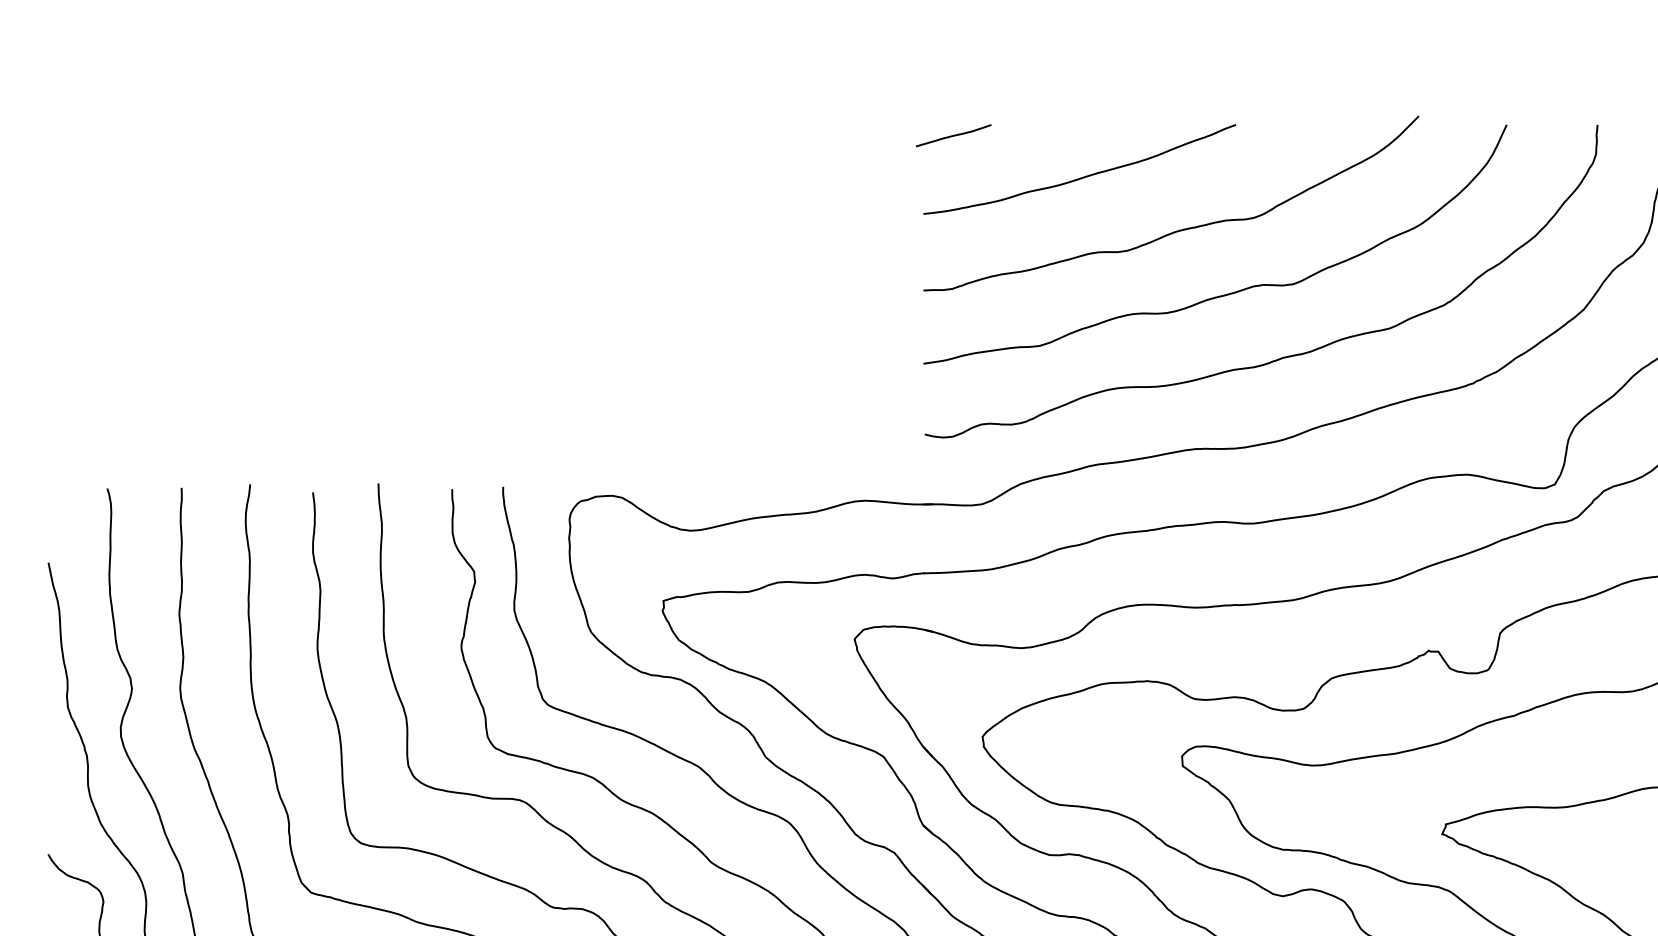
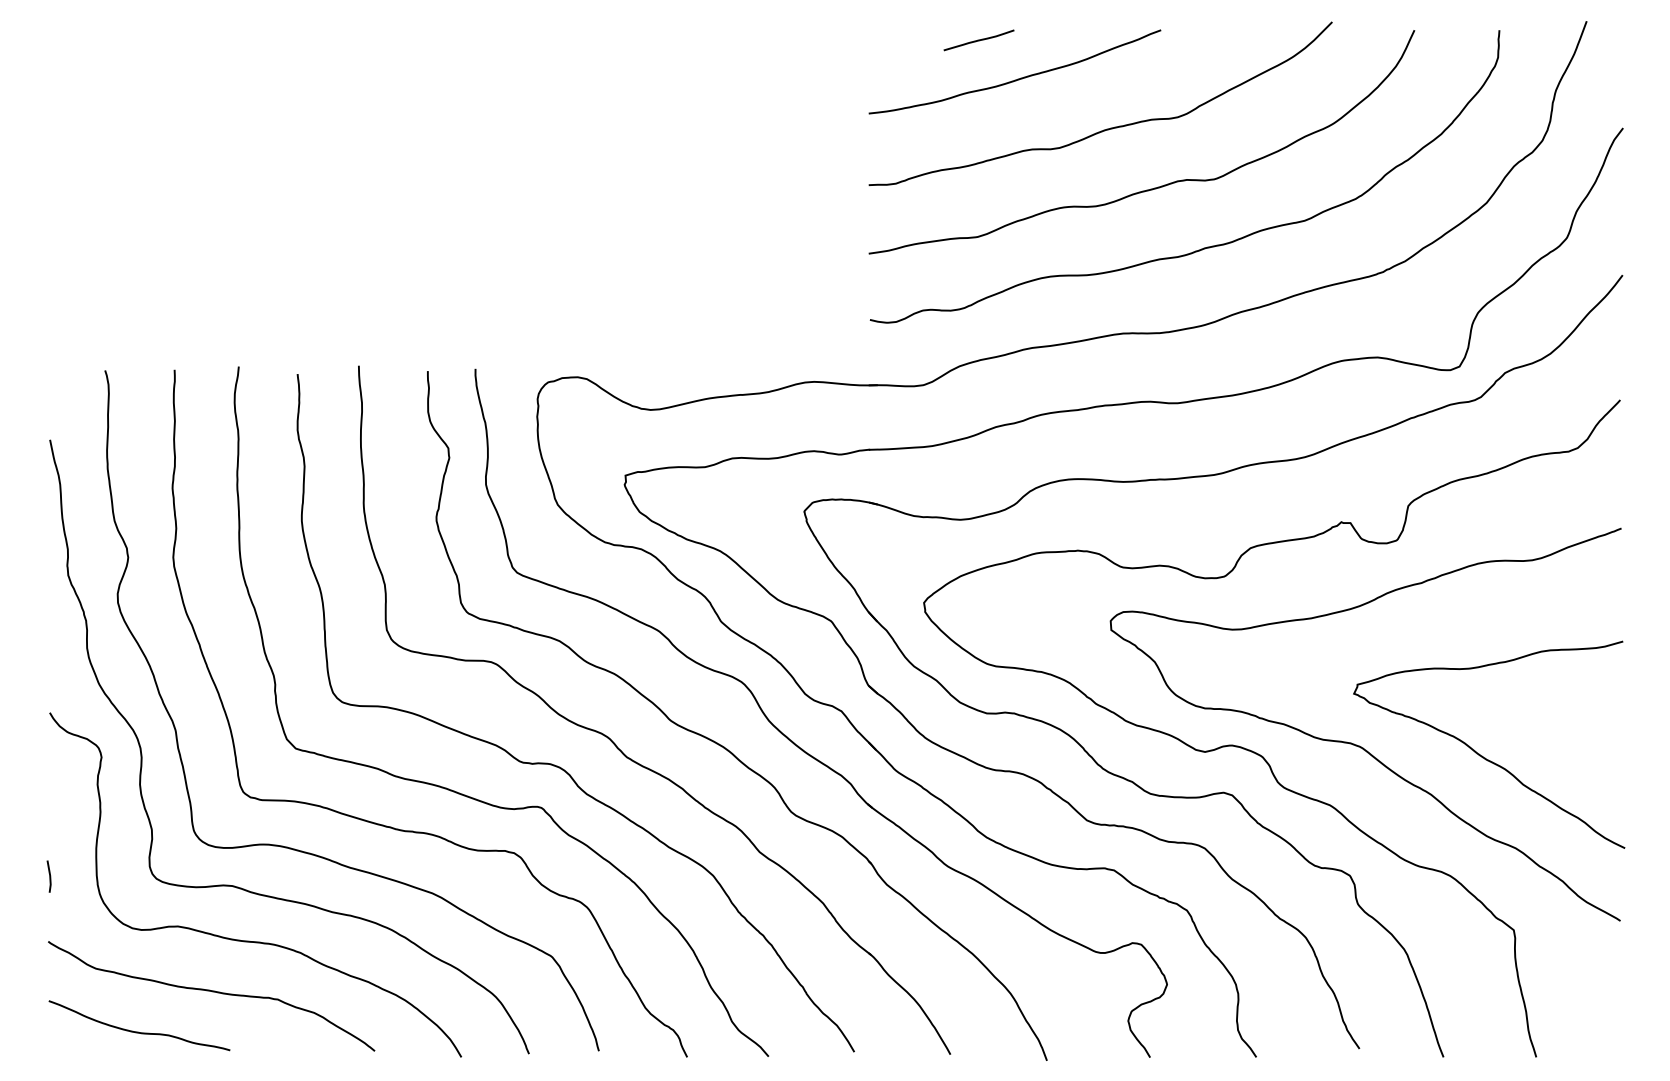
line: (953, 135) -> (978, 40), moved

